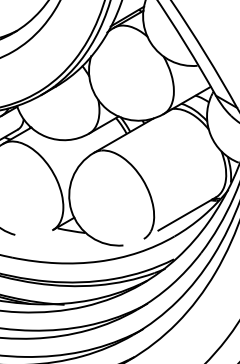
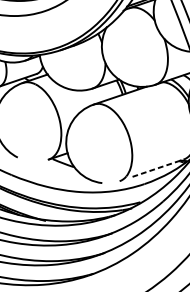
line: (187, 213) -> (158, 167), solid -> dashed

